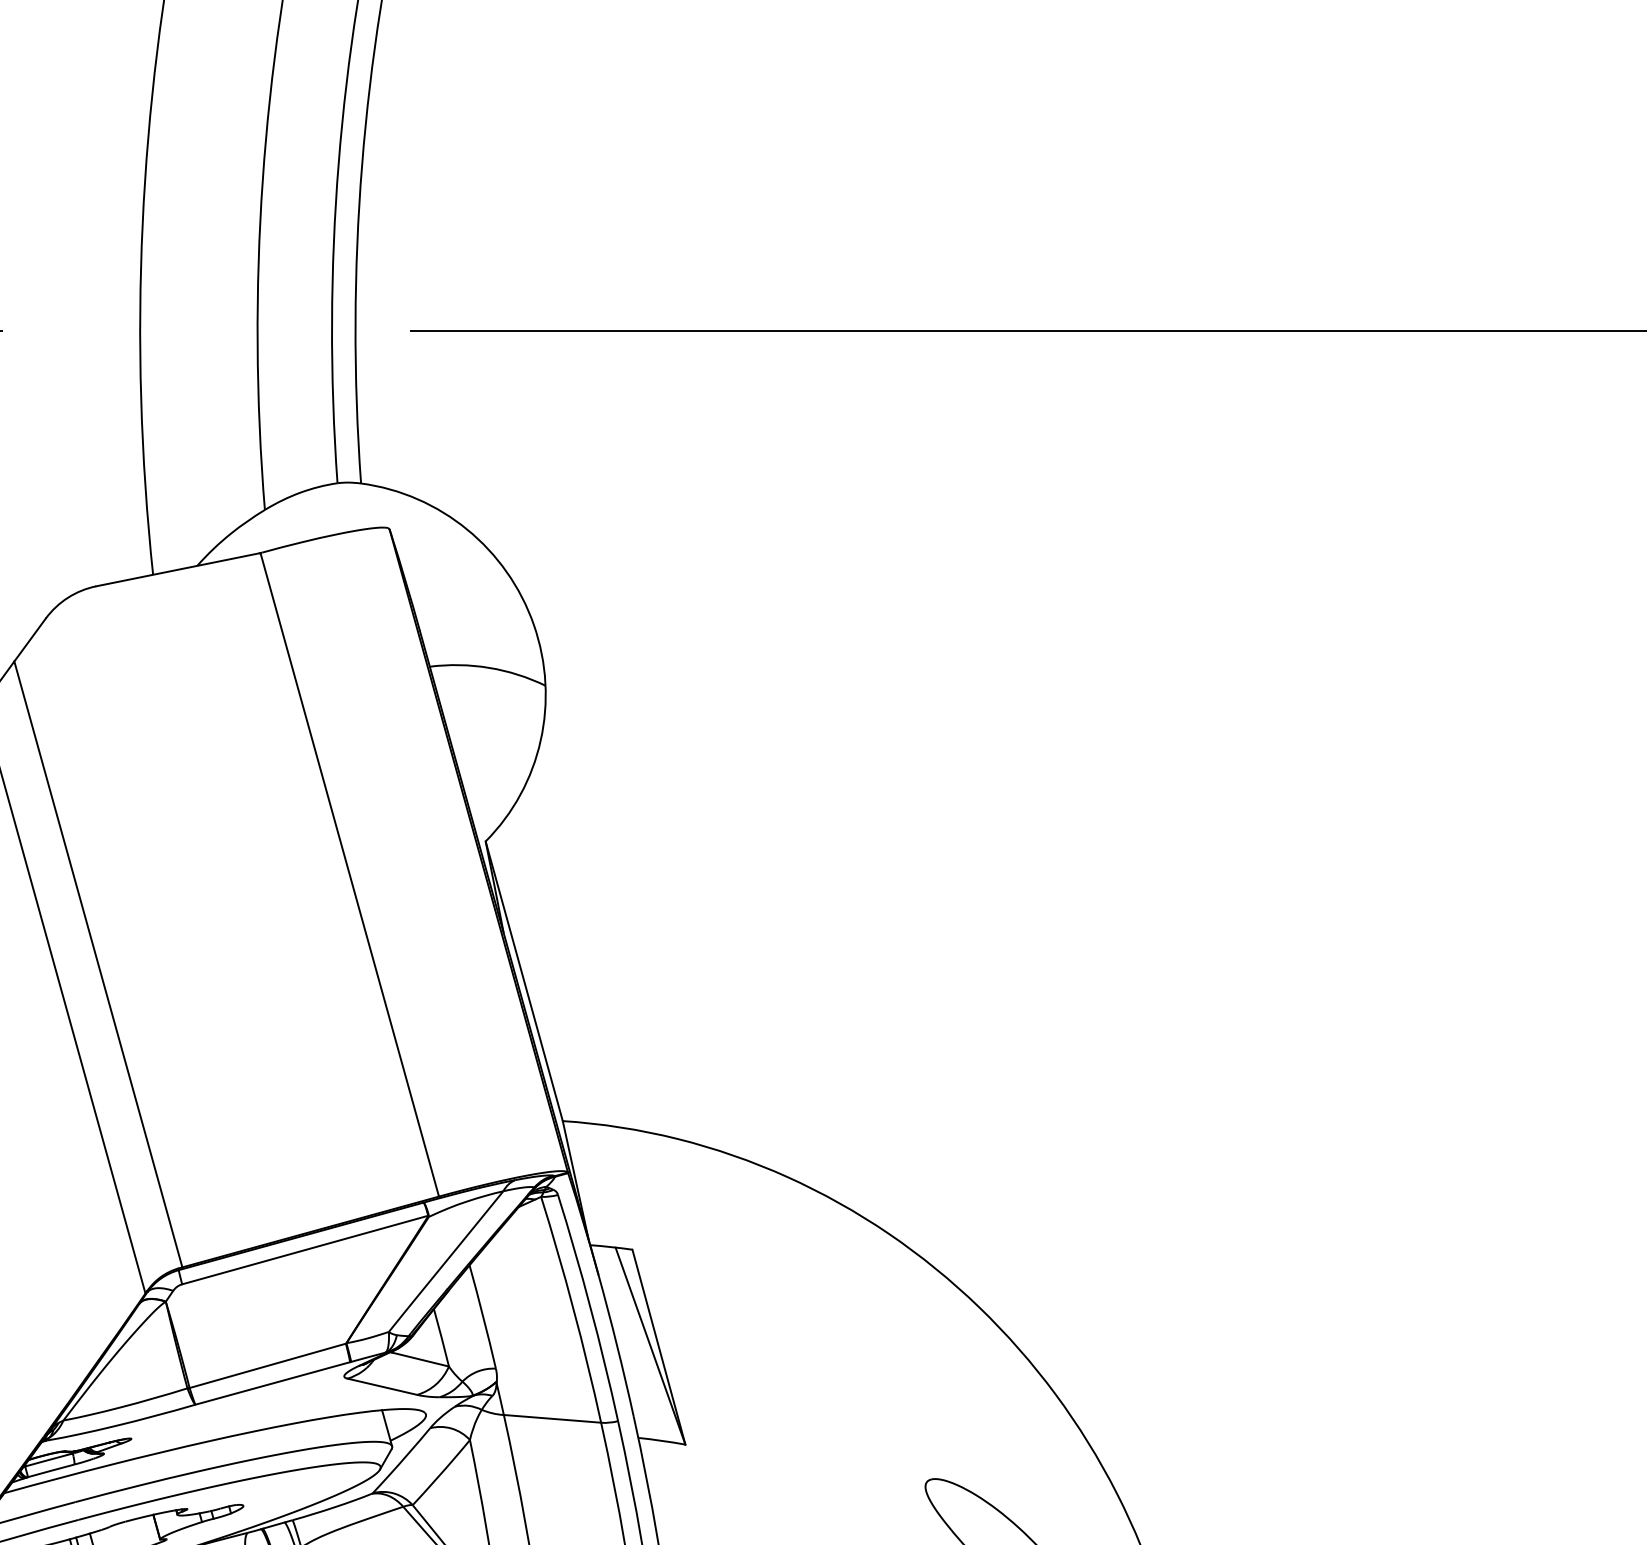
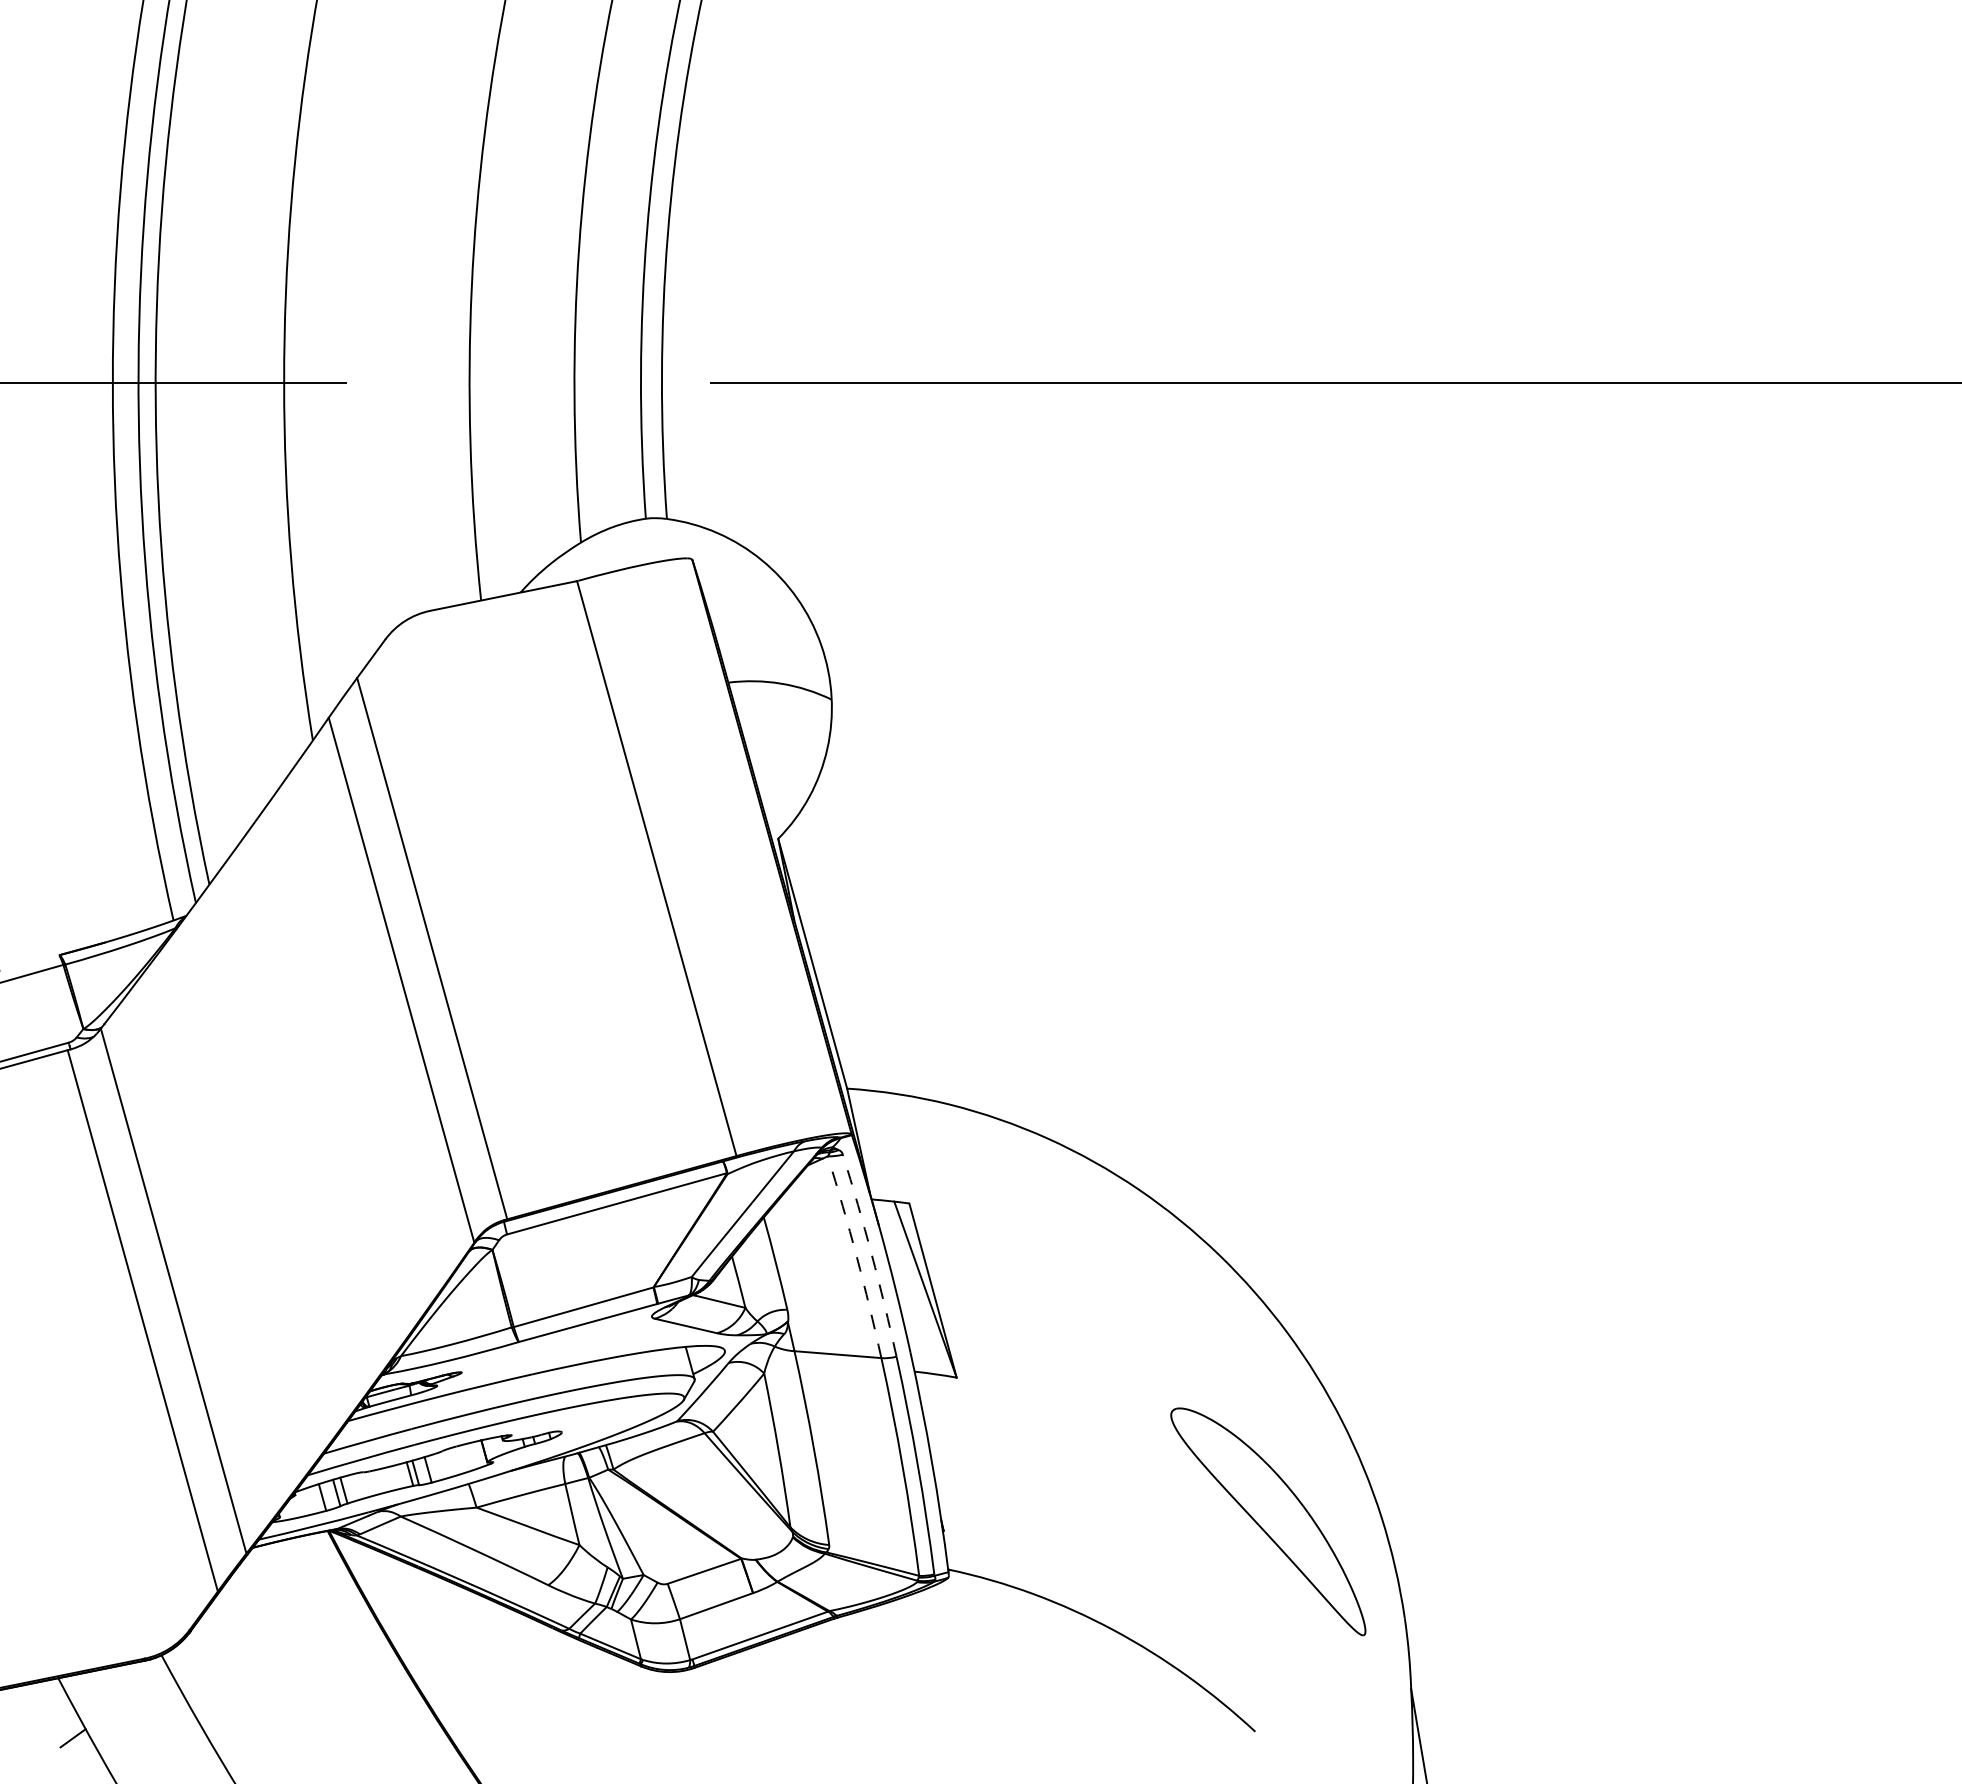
arc: (590, 1307) -> (871, 1255), solid -> dashed
arc: (573, 1309) -> (856, 1256), solid -> dashed

